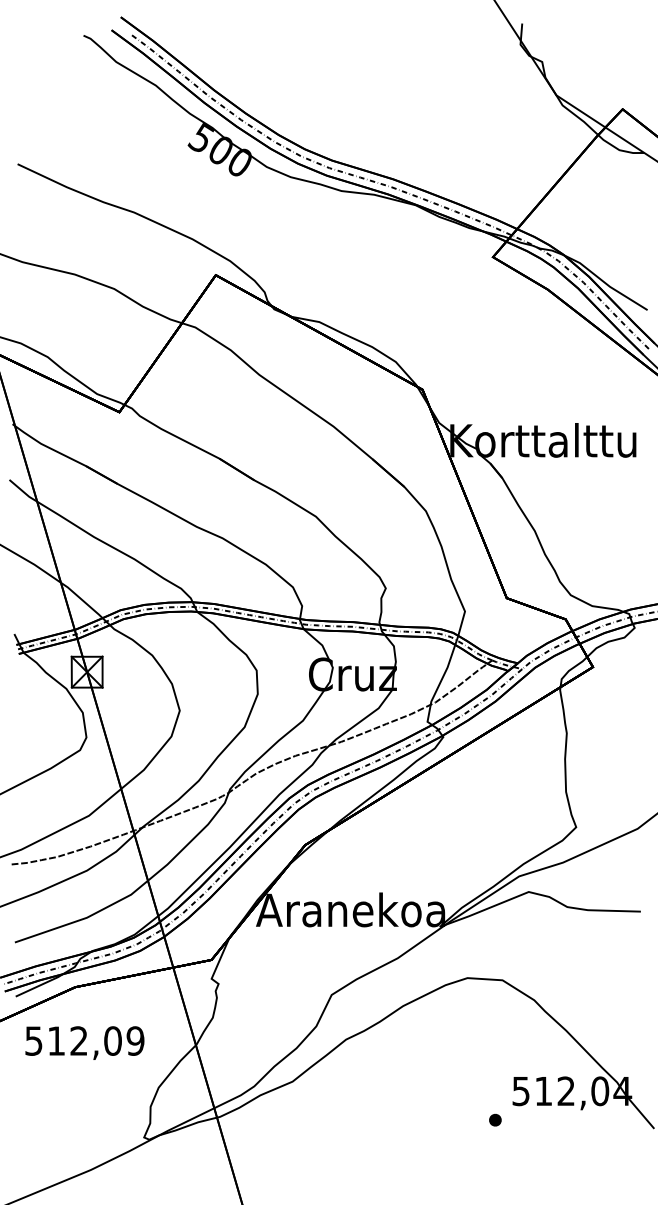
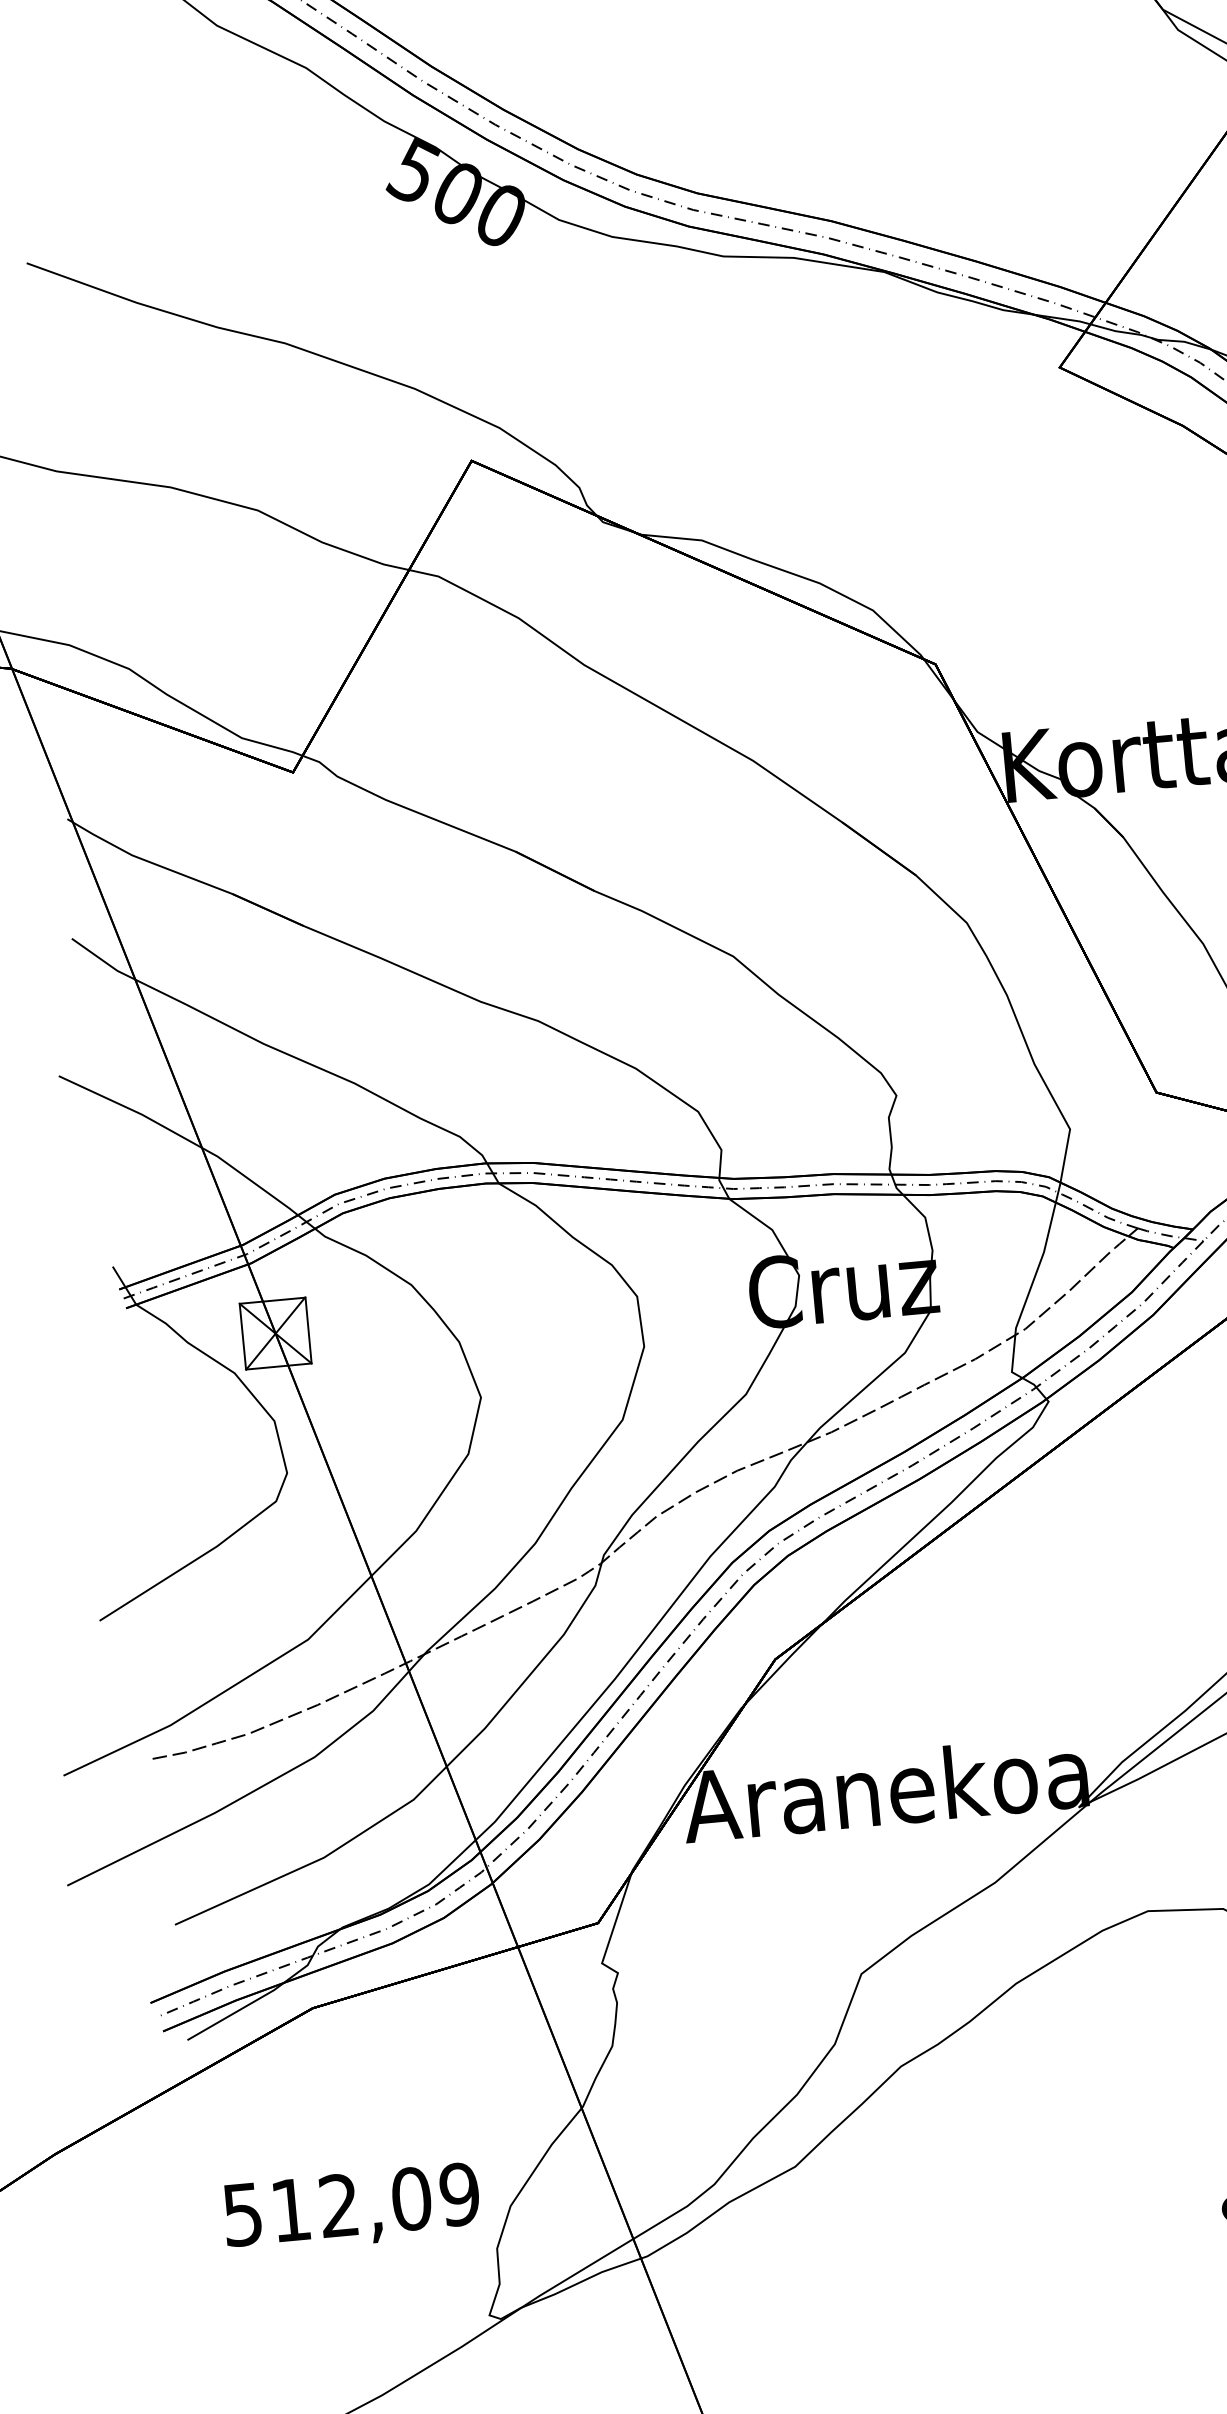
text: (84, 1042) -> (351, 2207), moved

